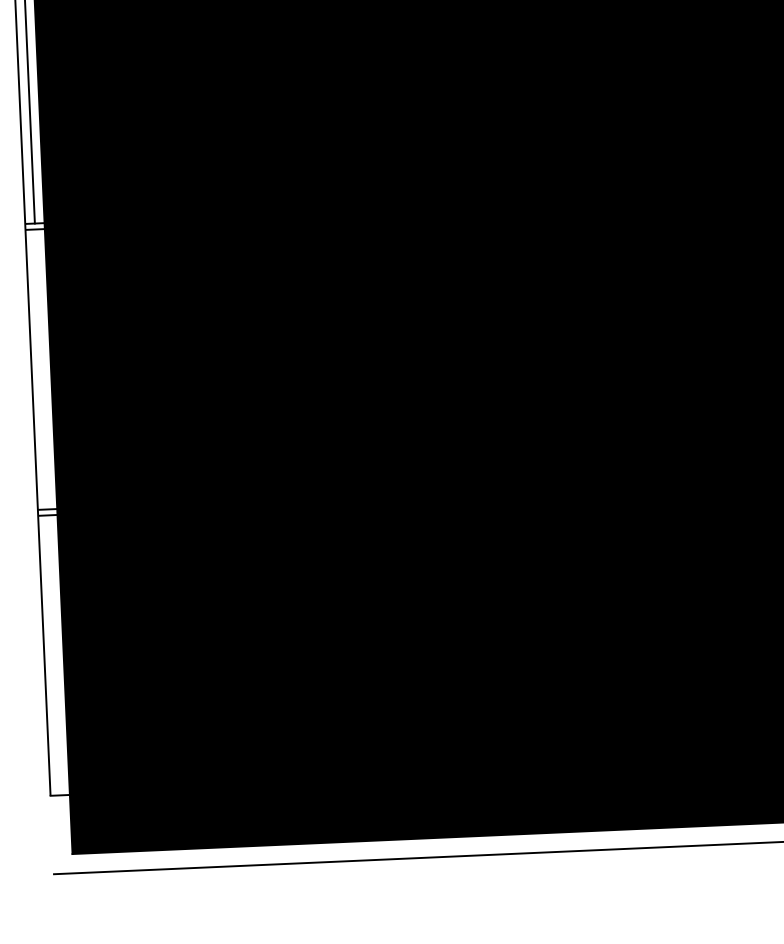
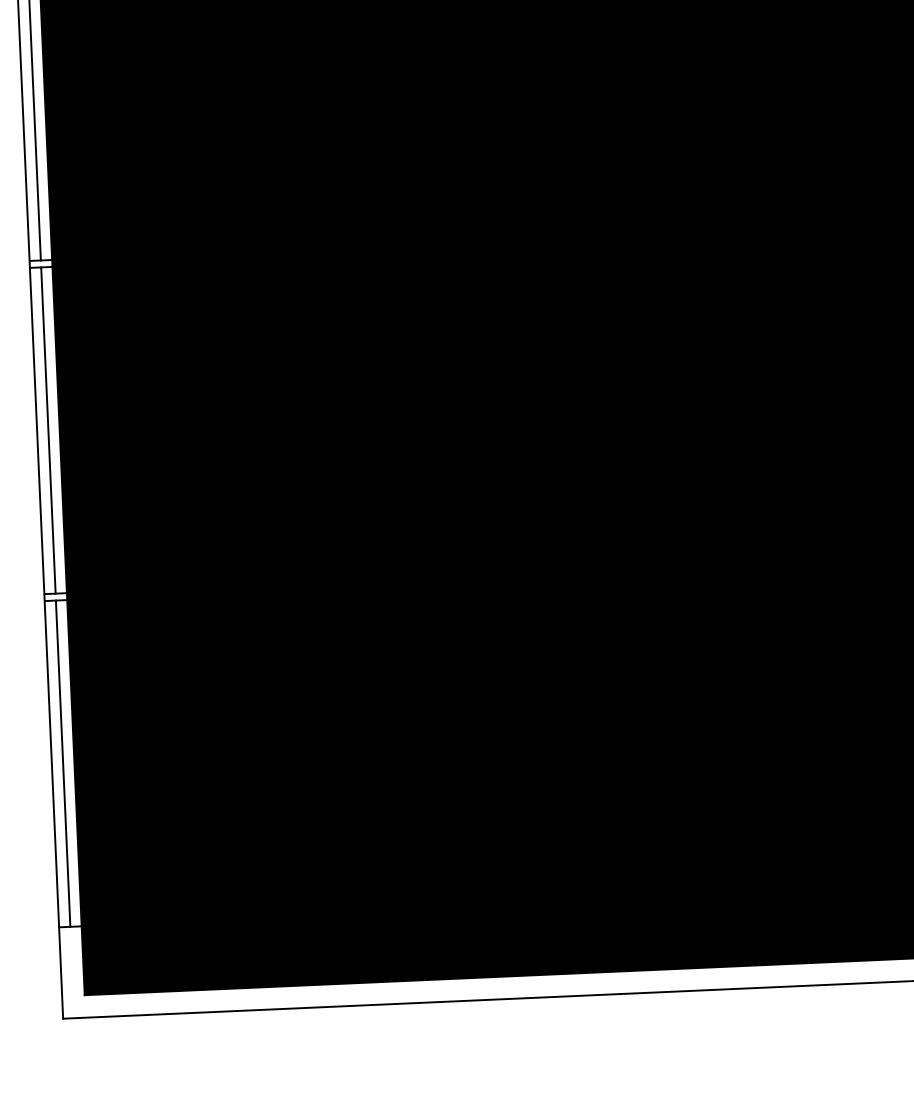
line: (41, 369) -> (48, 430), added
line: (53, 655) -> (62, 763), added
line: (52, 834) -> (61, 972), added

